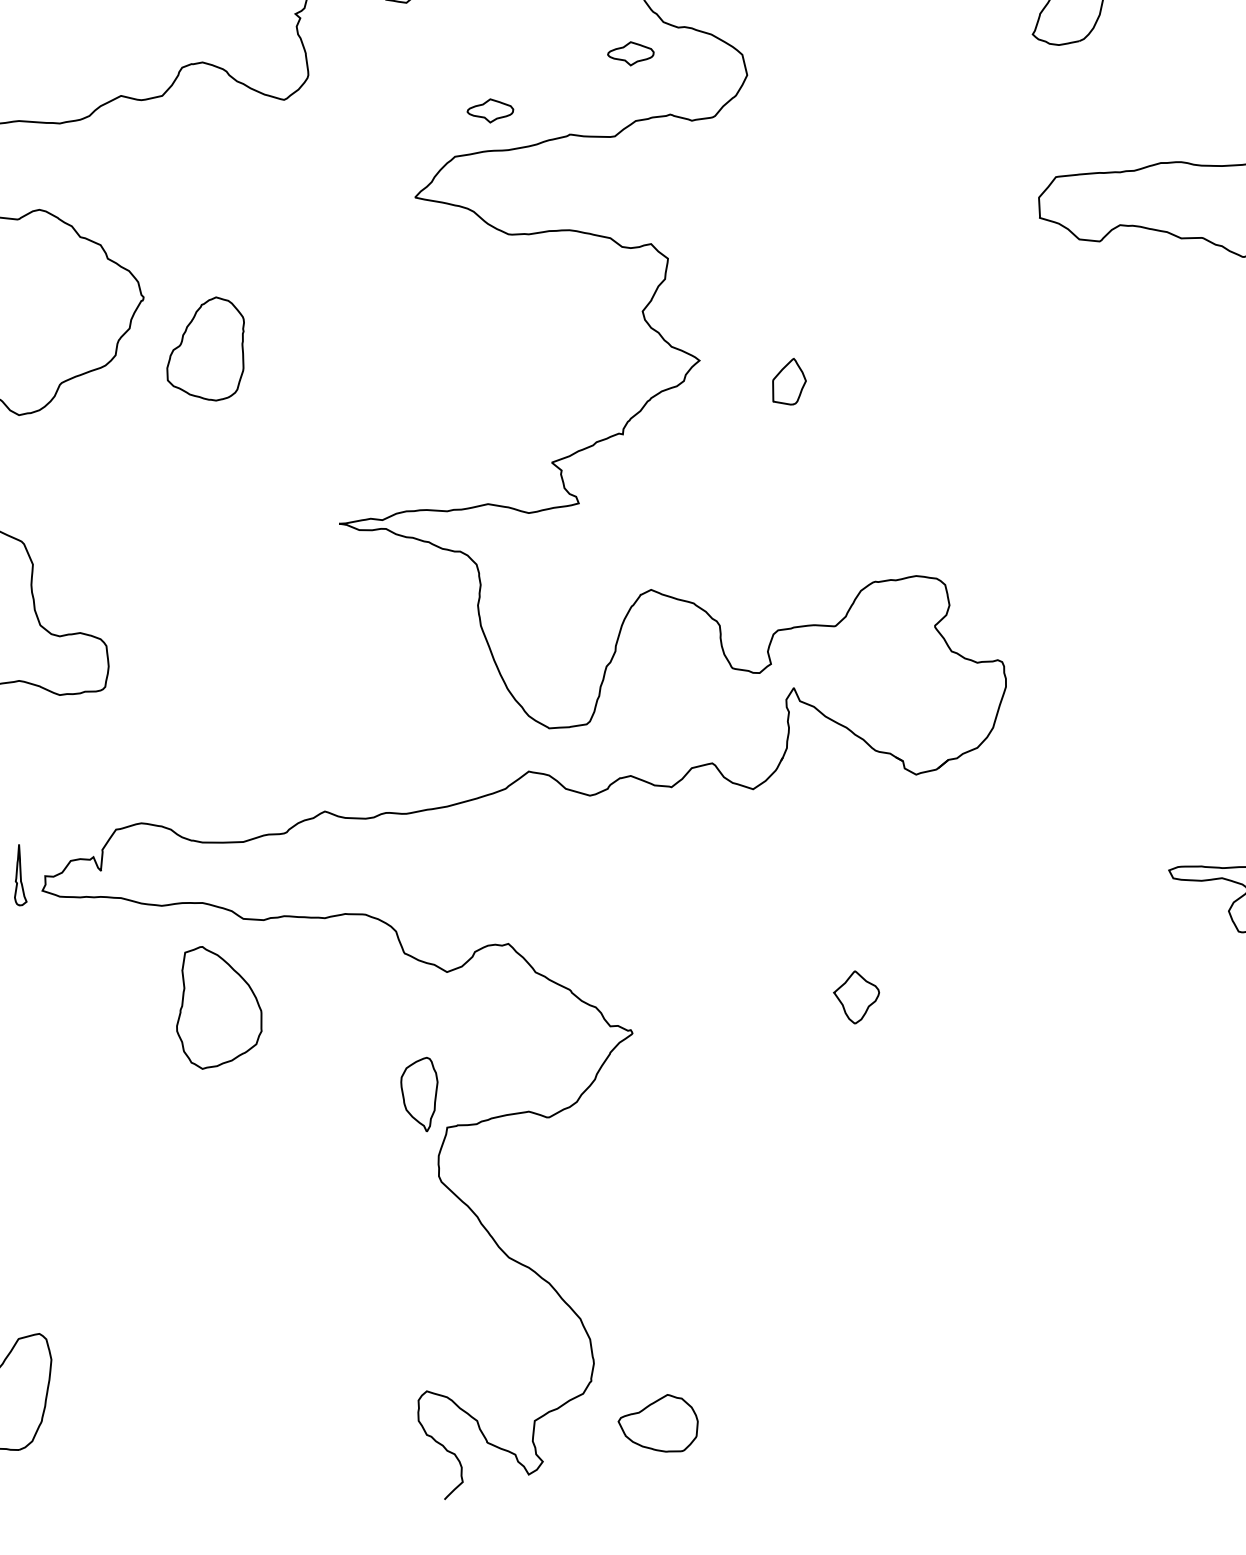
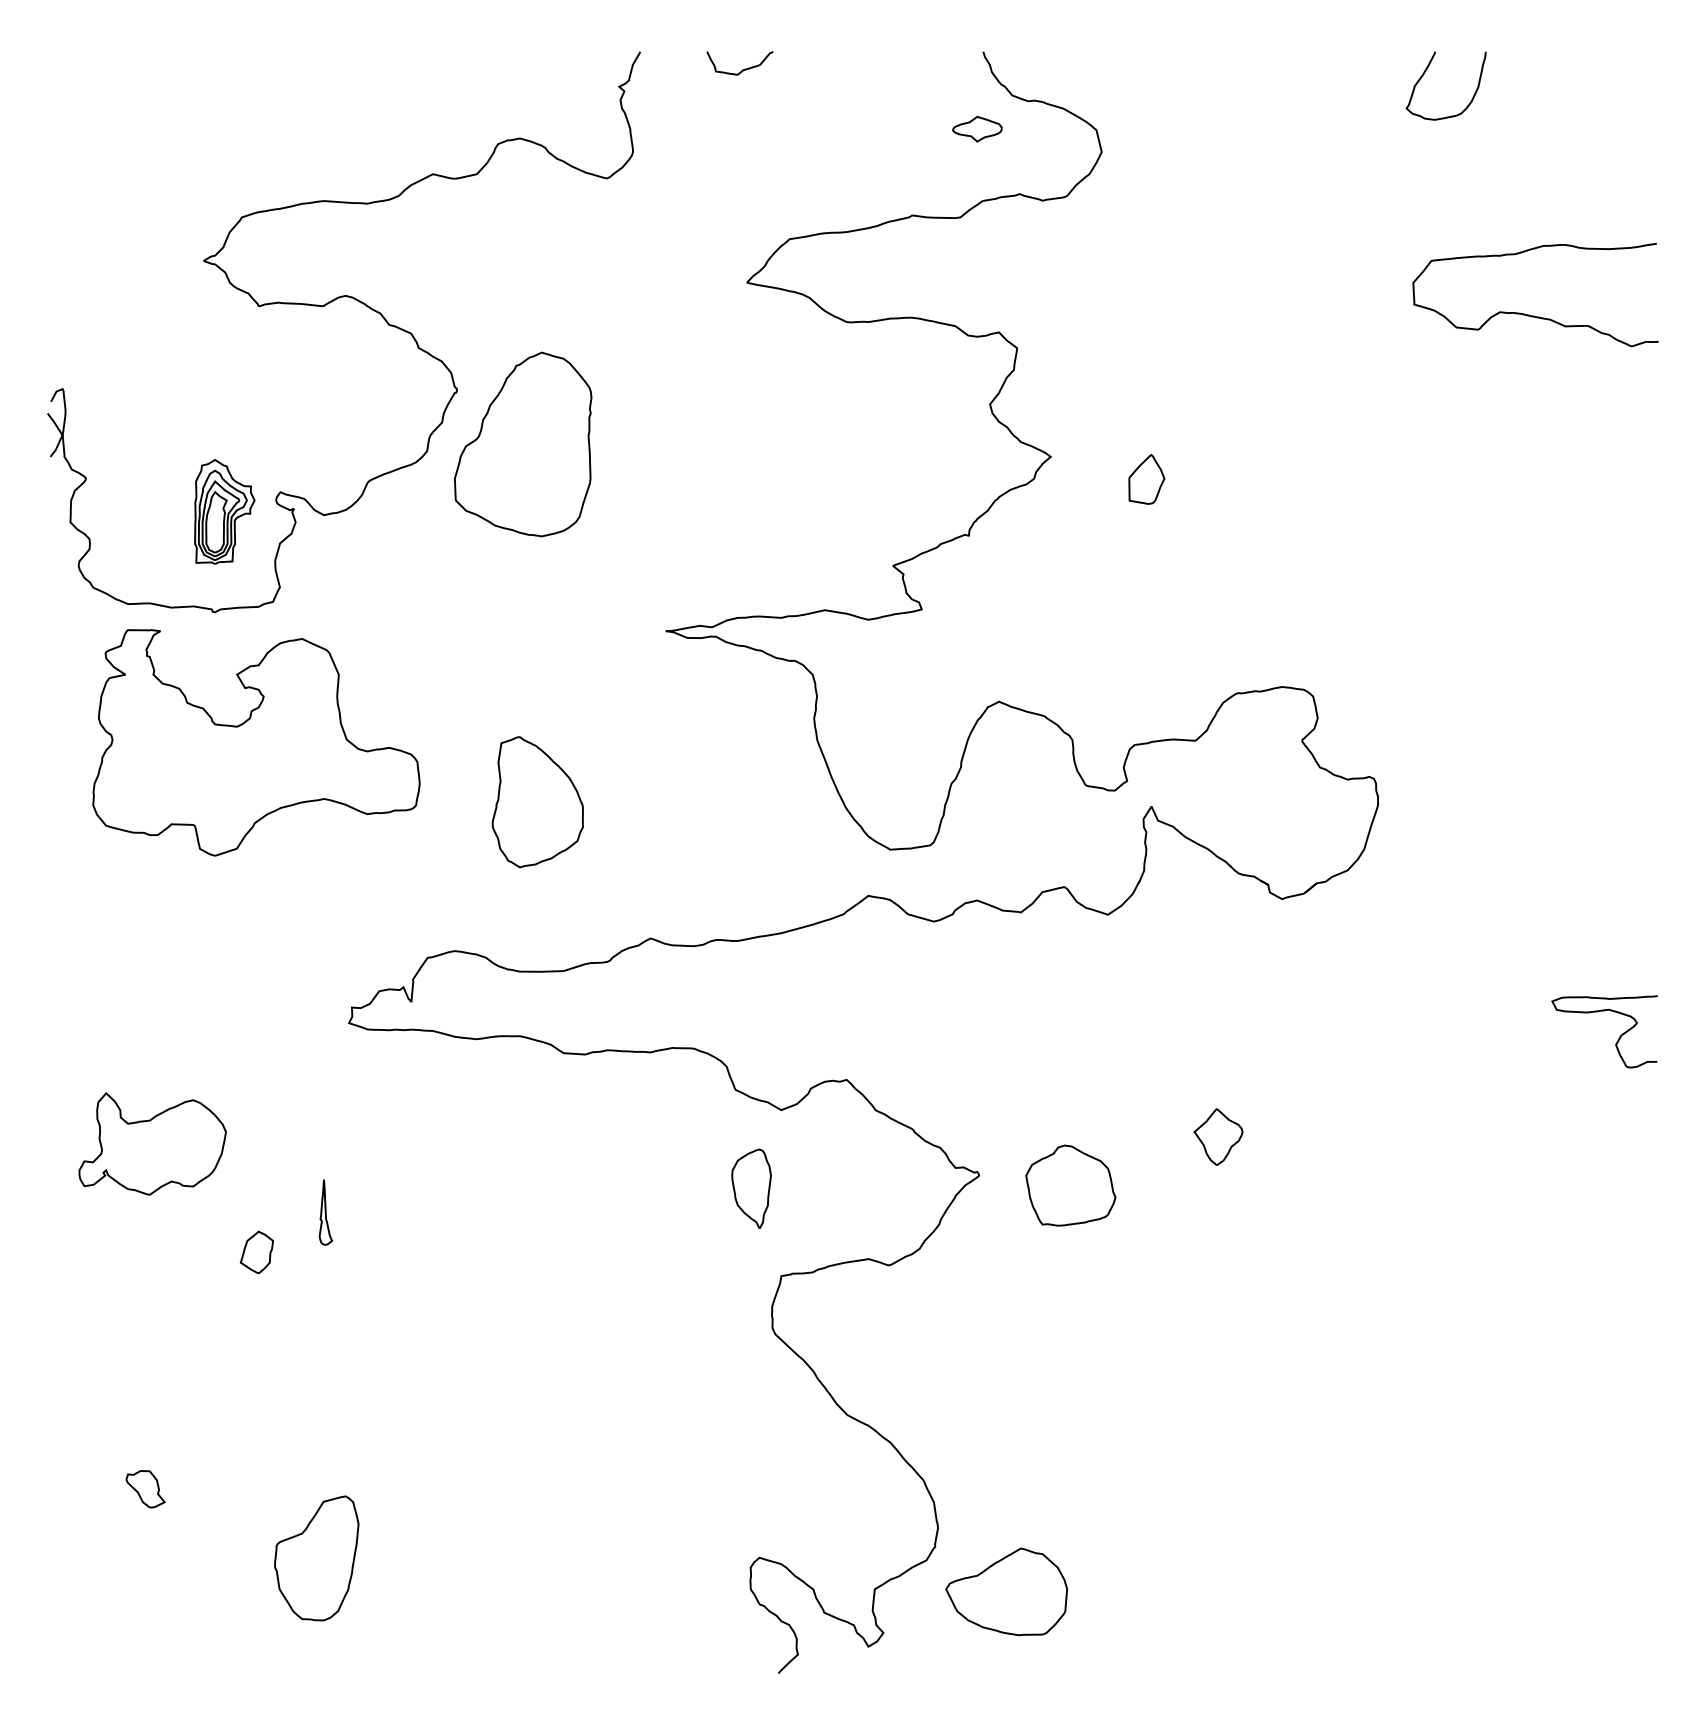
part: (490, 111) -> (827, 190), removed
part: (205, 348) -> (523, 444), size x1.67
part: (20, 875) -> (325, 1212), moved
part: (218, 1008) -> (537, 802), moved
part: (718, 1042) -> (1070, 1185), added
part: (419, 1094) -> (751, 1188), moved
part: (658, 1422) -> (1006, 1591), size x1.43

